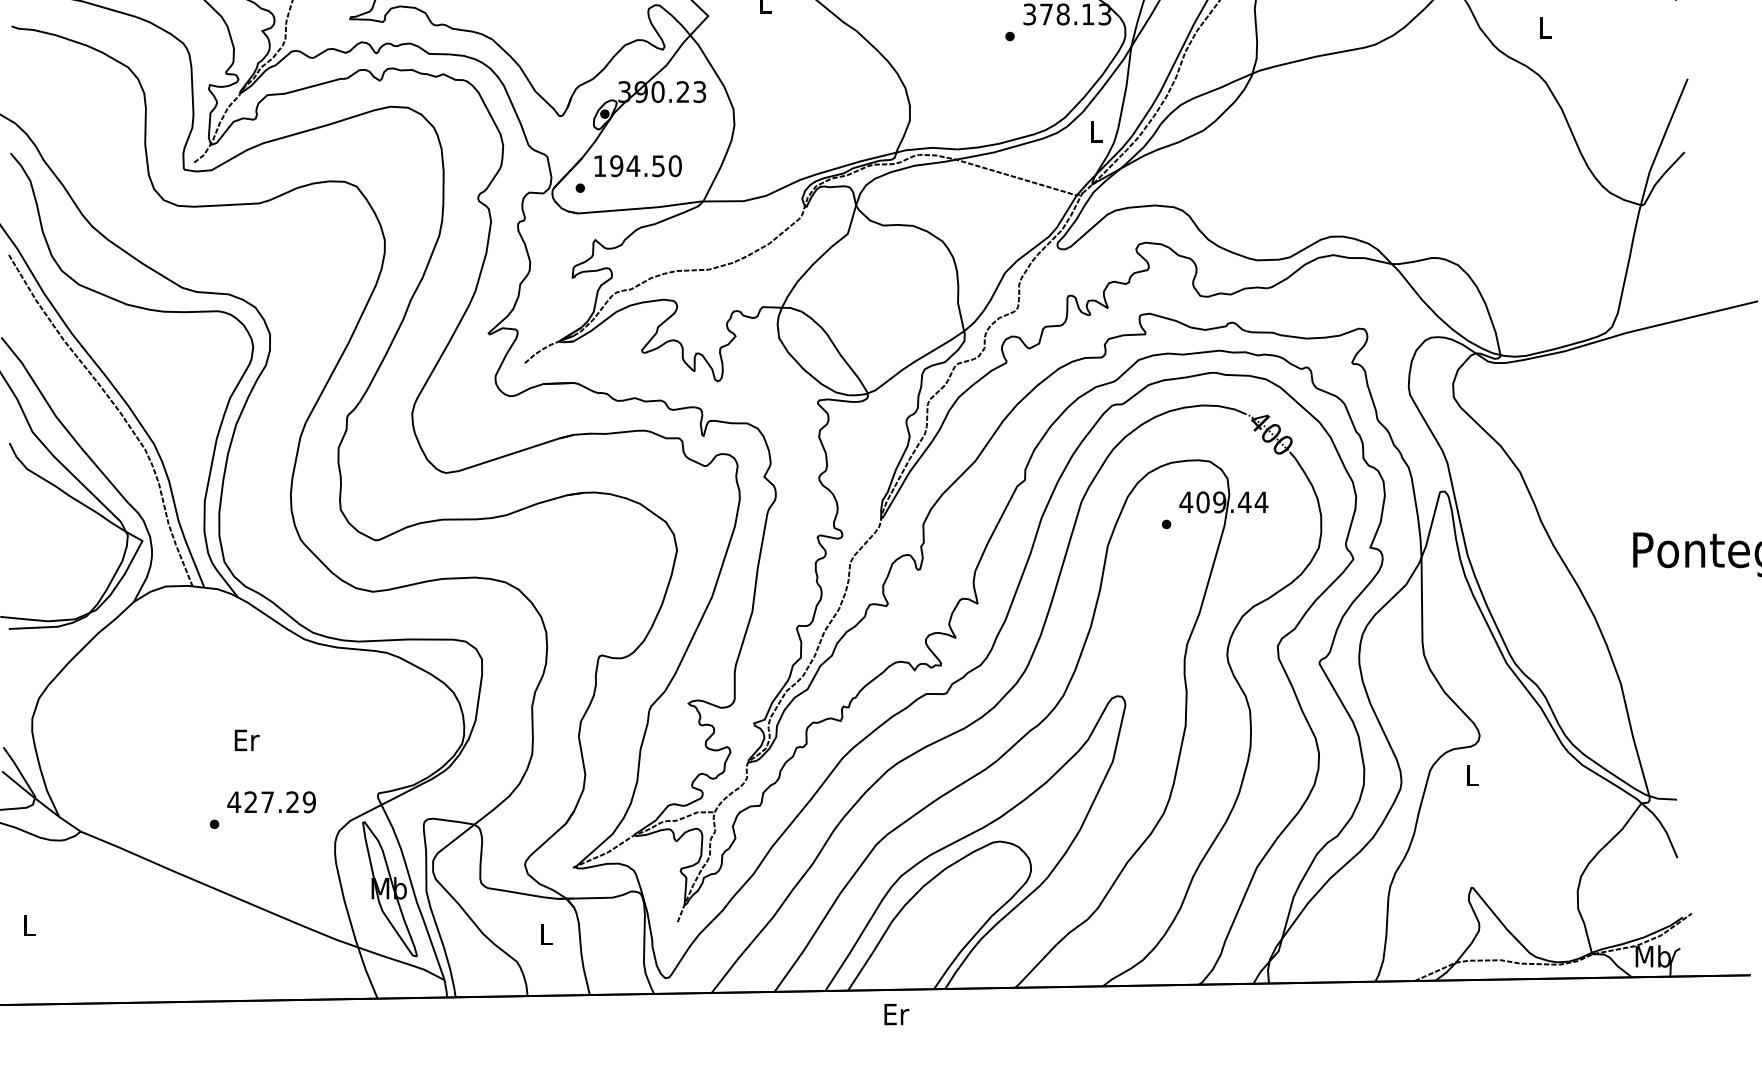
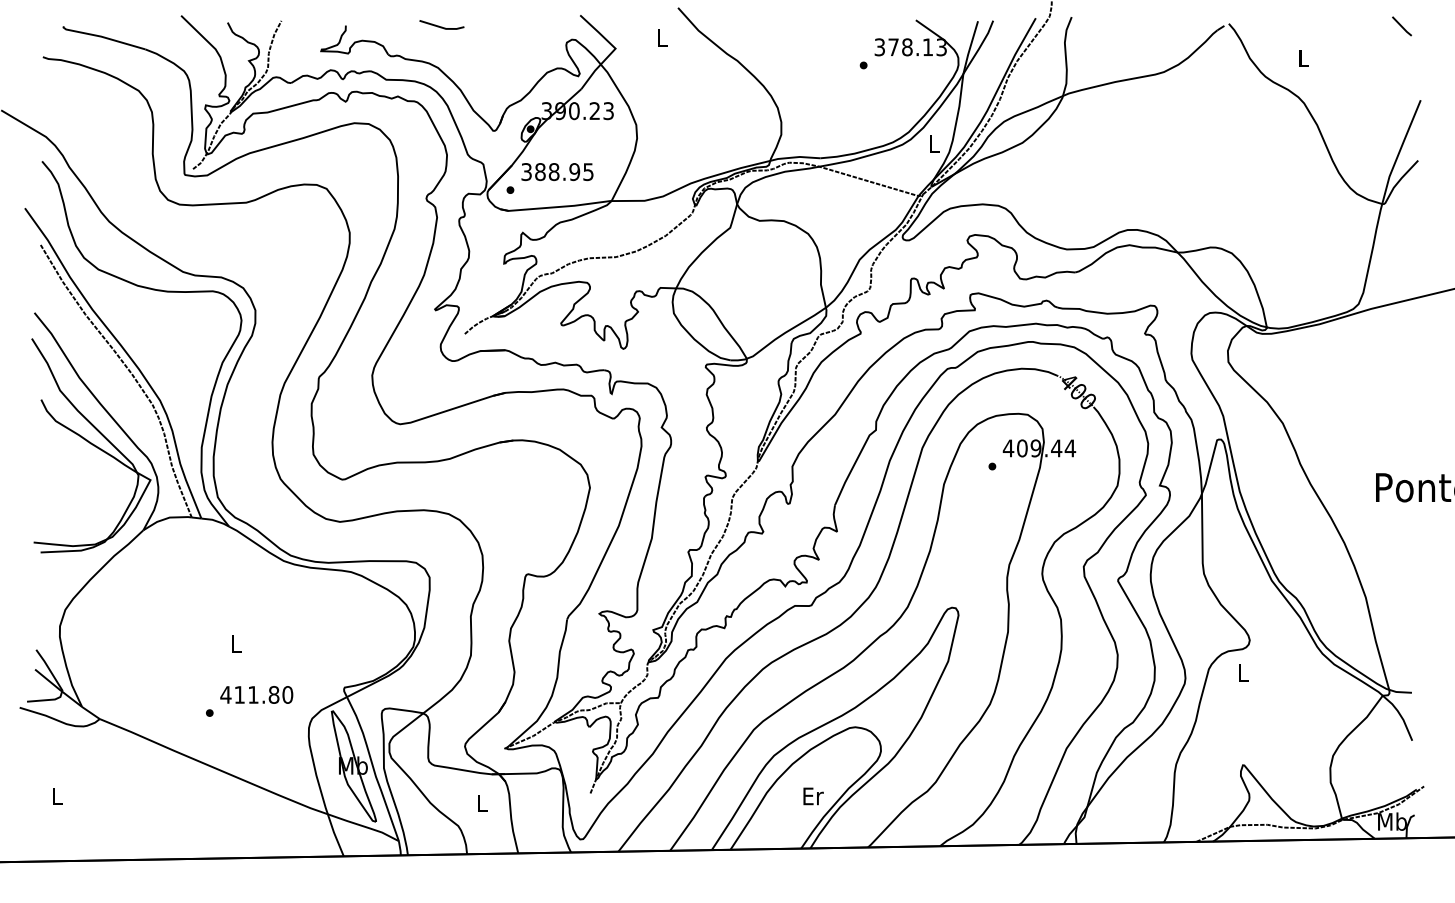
text: (637, 166) -> (557, 172), 194.50 -> 388.95
text: (247, 739) -> (236, 643), Er -> L
text: (279, 801) -> (263, 694), 427.29 -> 411.80
text: (896, 1014) -> (813, 796), moved

